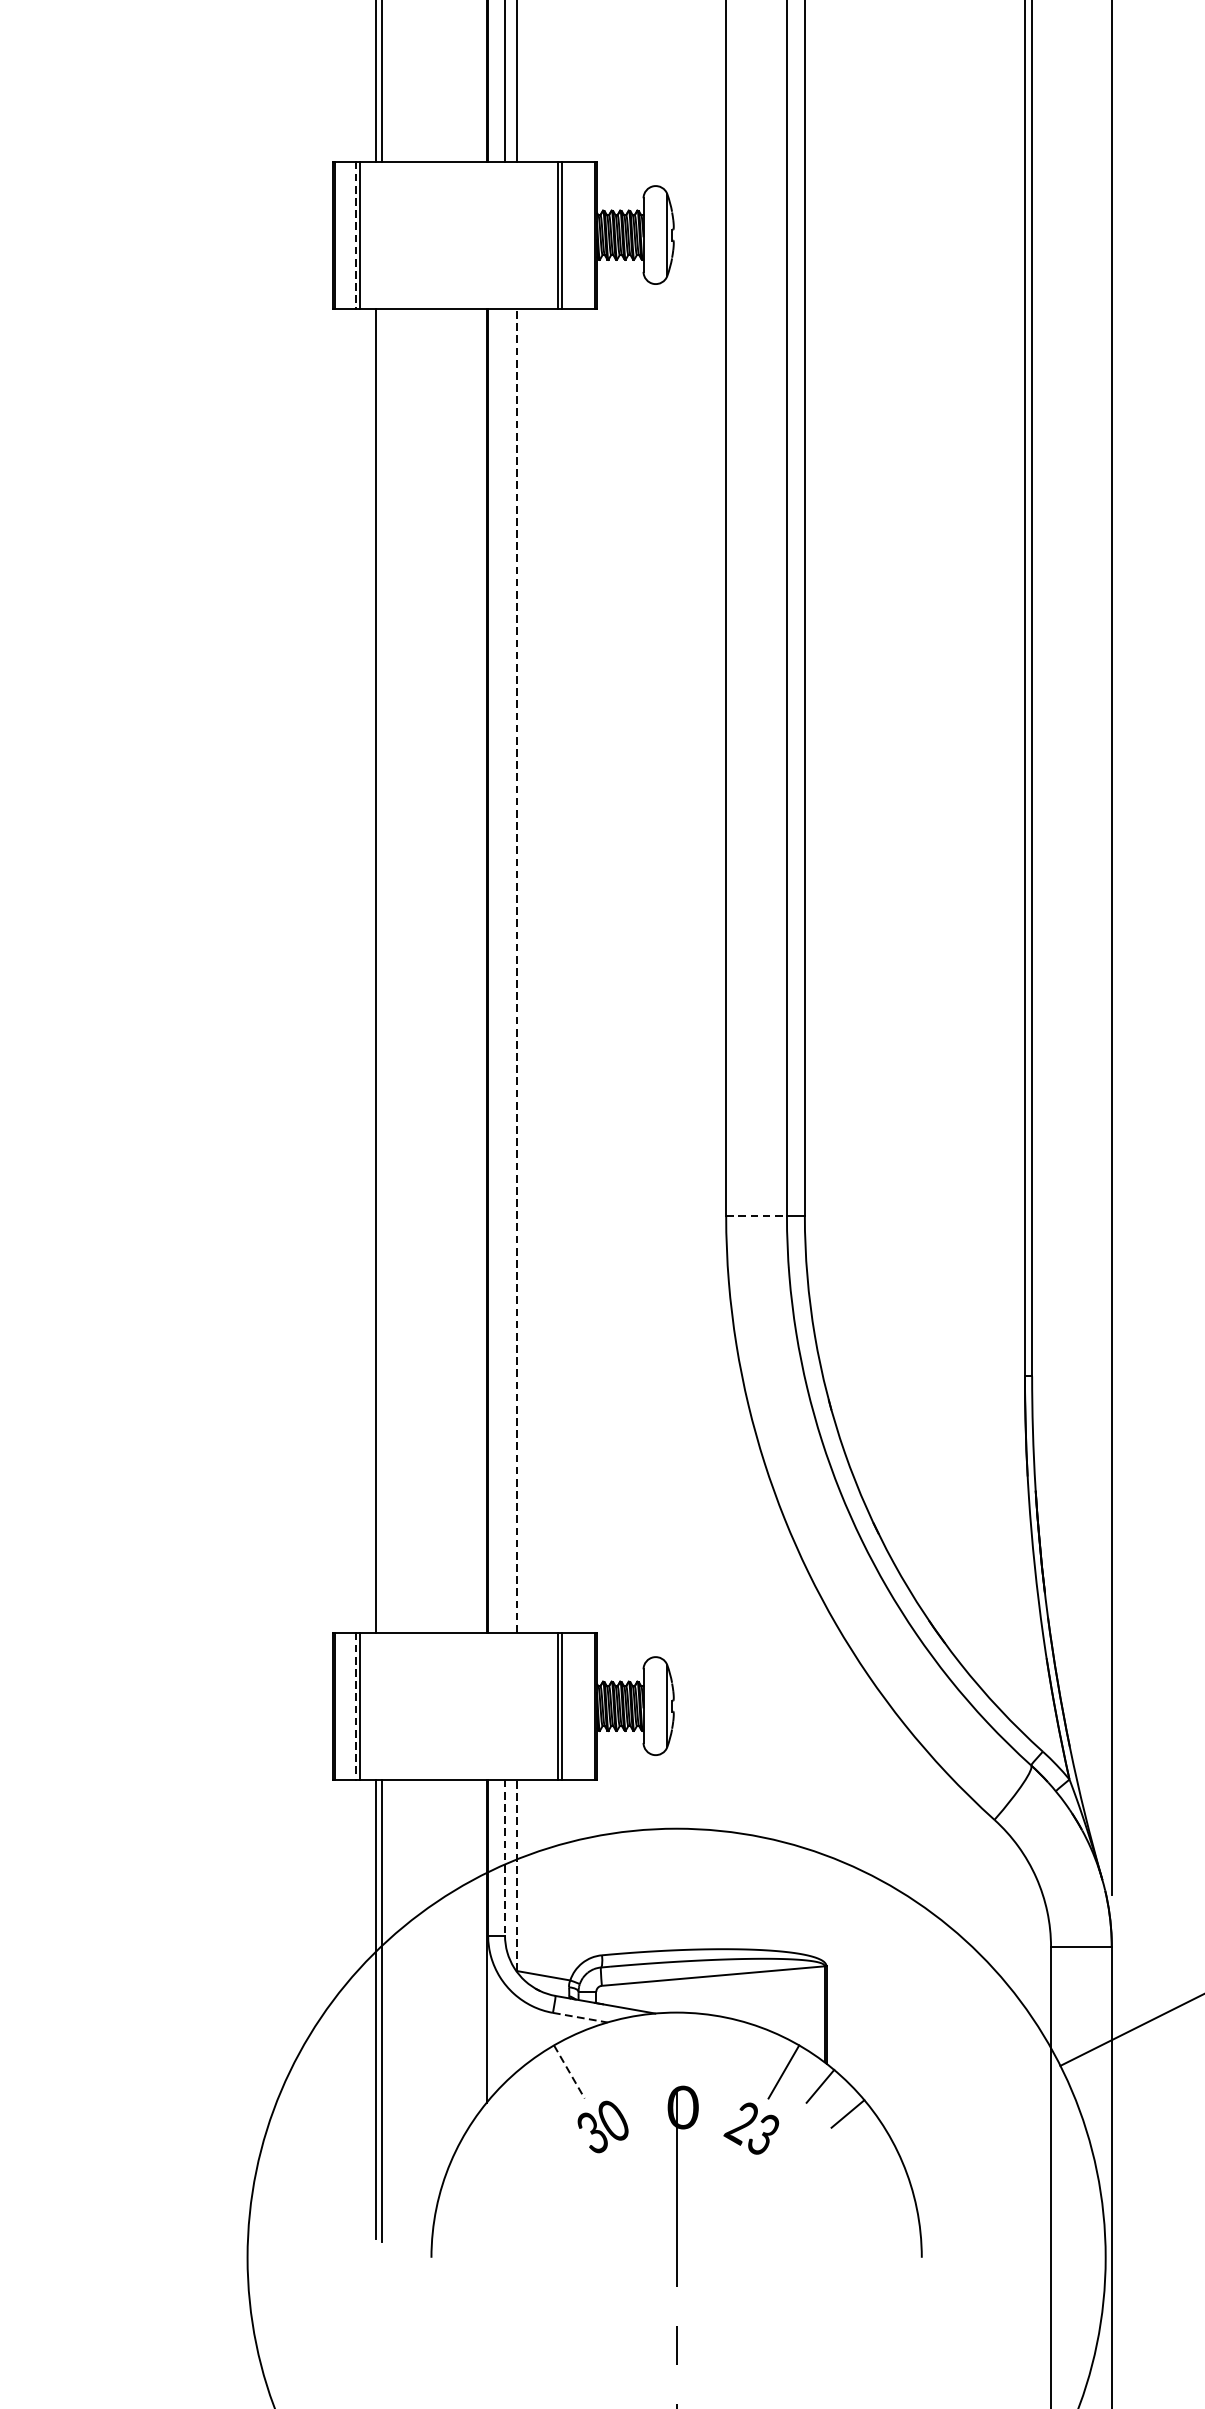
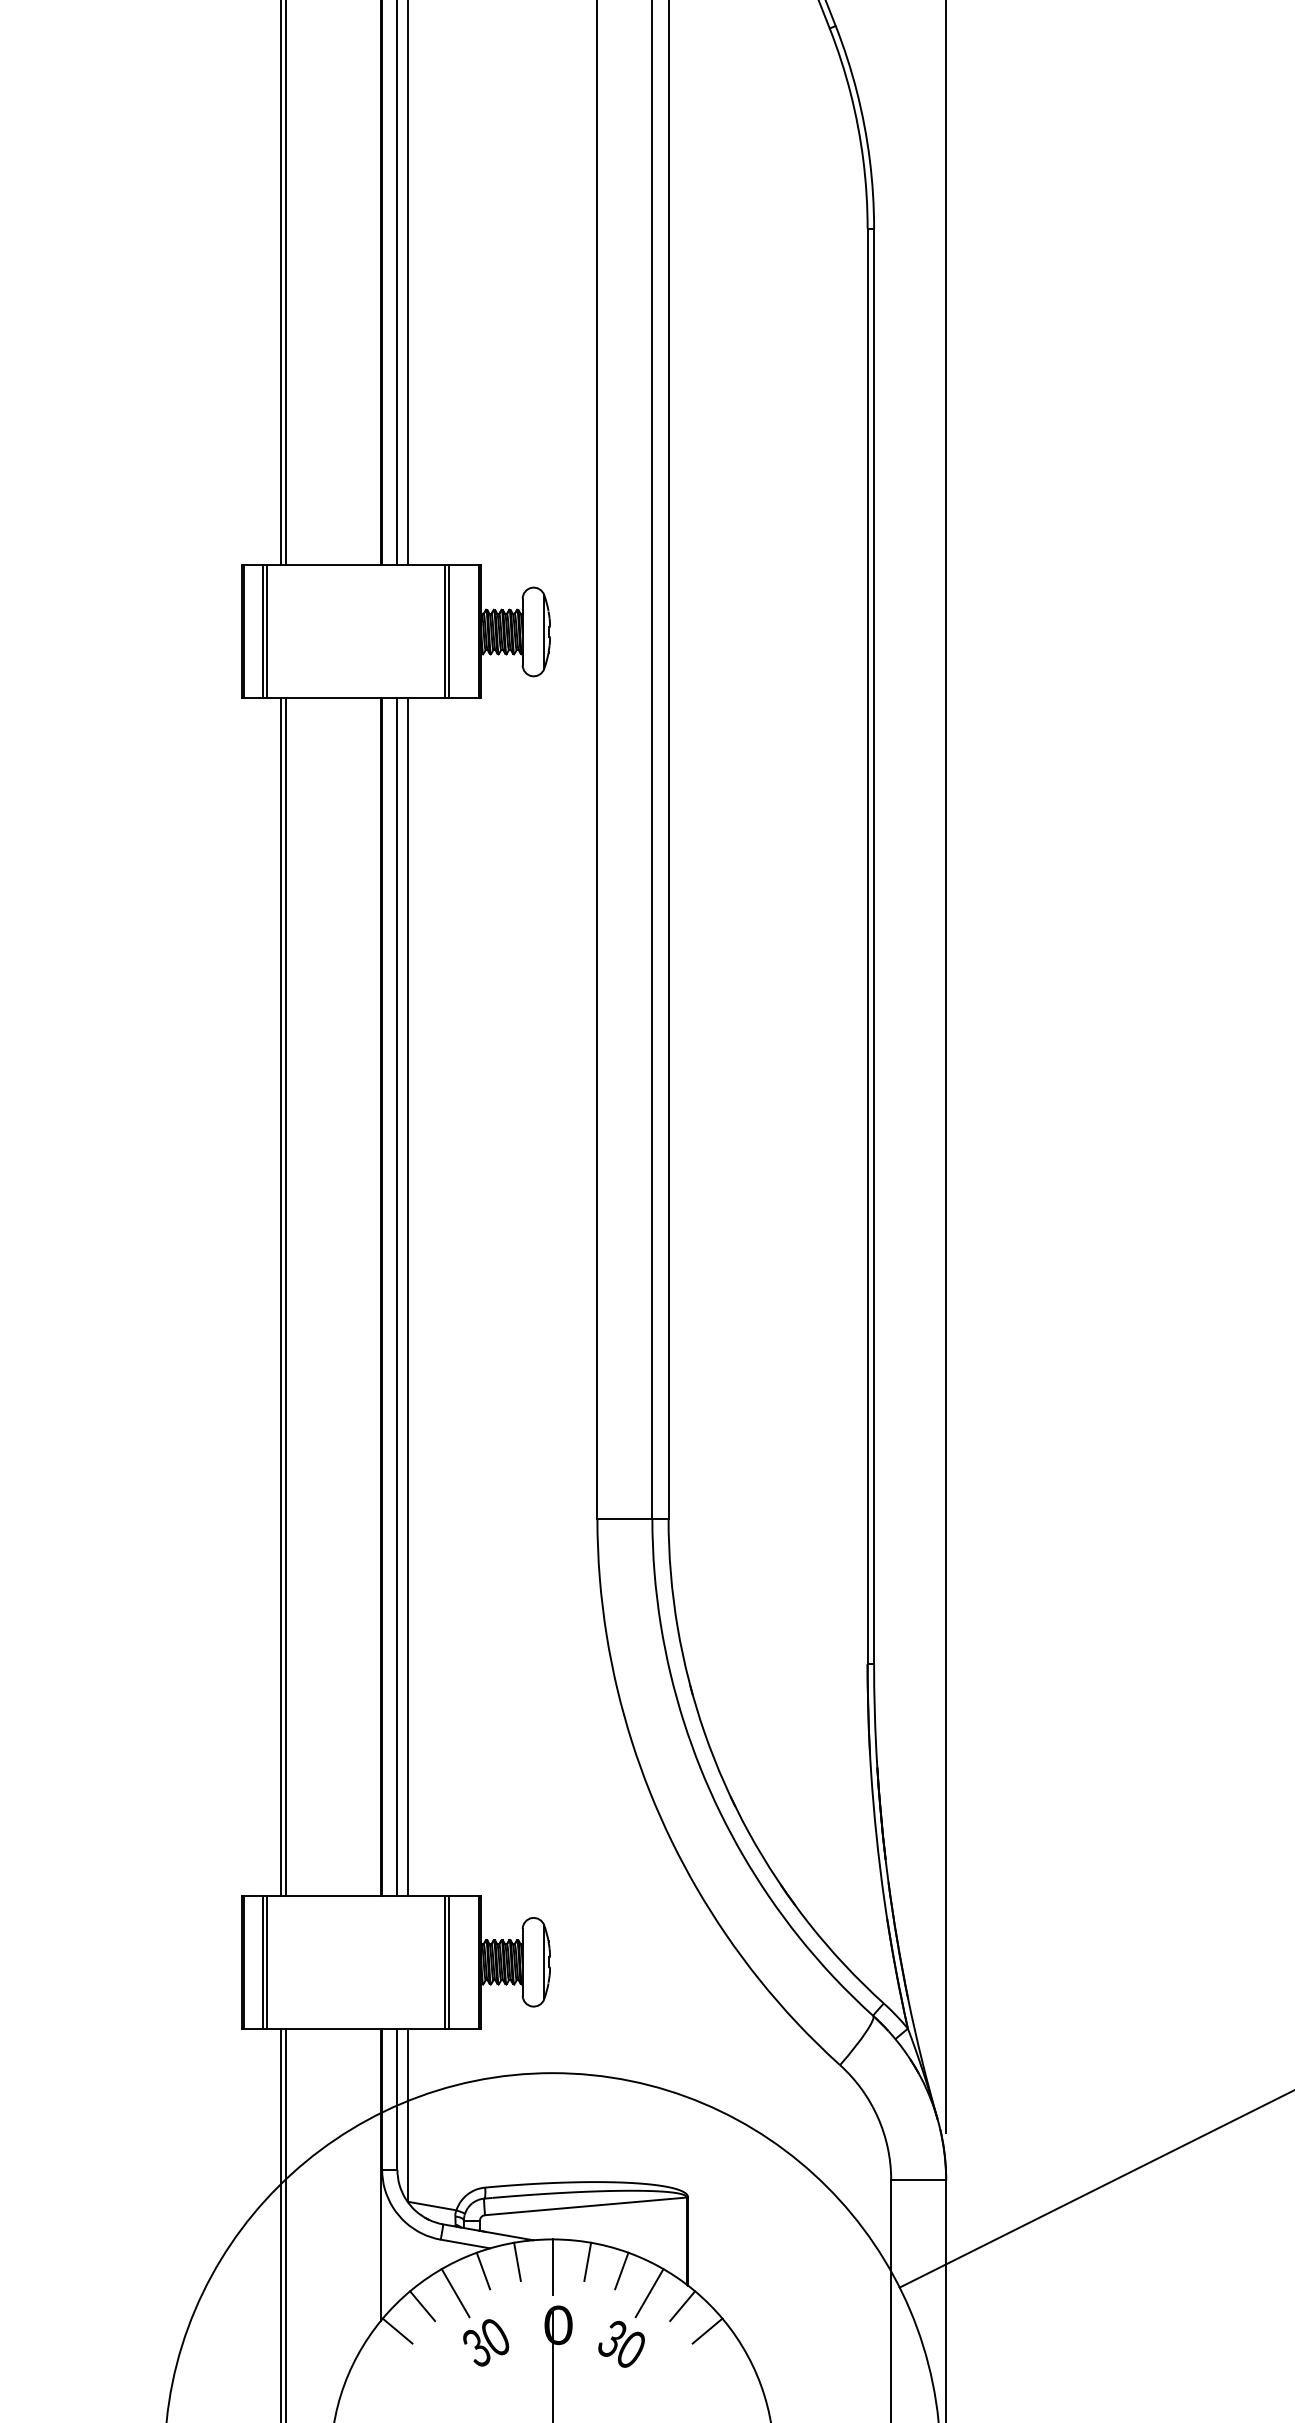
line: (355, 234) -> (262, 631), dashed -> solid
line: (382, 969) -> (286, 1296), added
line: (505, 969) -> (397, 1296), added
line: (517, 971) -> (408, 1297), dashed -> solid
line: (757, 1215) -> (625, 1518), dashed -> solid
line: (355, 1706) -> (262, 1962), dashed -> solid
line: (505, 1857) -> (397, 2099), dashed -> solid
line: (517, 1875) -> (408, 2115), dashed -> solid
line: (580, 2018) -> (465, 2244), dashed -> solid
line: (637, 2037) -> (517, 2261), added
line: (715, 2037) -> (587, 2261), added
line: (676, 2042) -> (552, 2266), added
line: (600, 2046) -> (483, 2270), added
line: (752, 2046) -> (621, 2270), added
line: (569, 2072) -> (455, 2293), dashed -> solid
line: (532, 2086) -> (422, 2306), added
line: (505, 2113) -> (397, 2330), added
text: (751, 2128) -> (620, 2344), 23 -> 30

